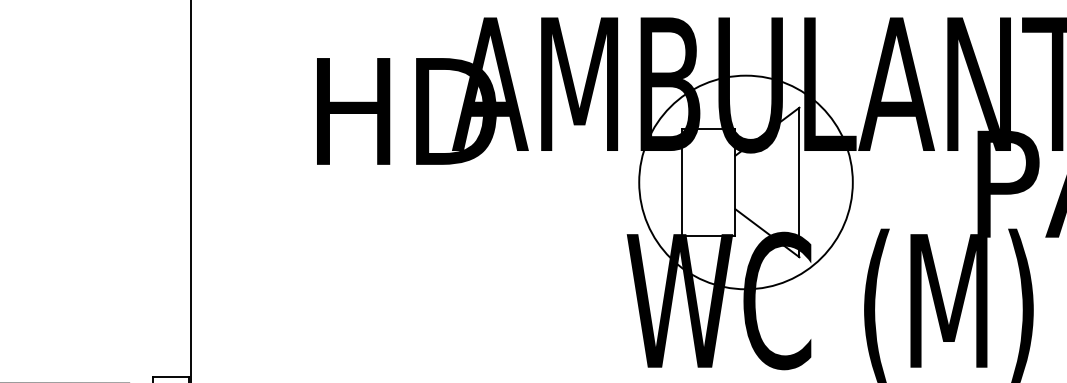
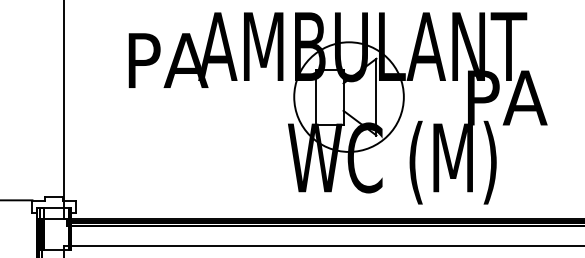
text: (411, 111) -> (177, 60), HD -> PA

